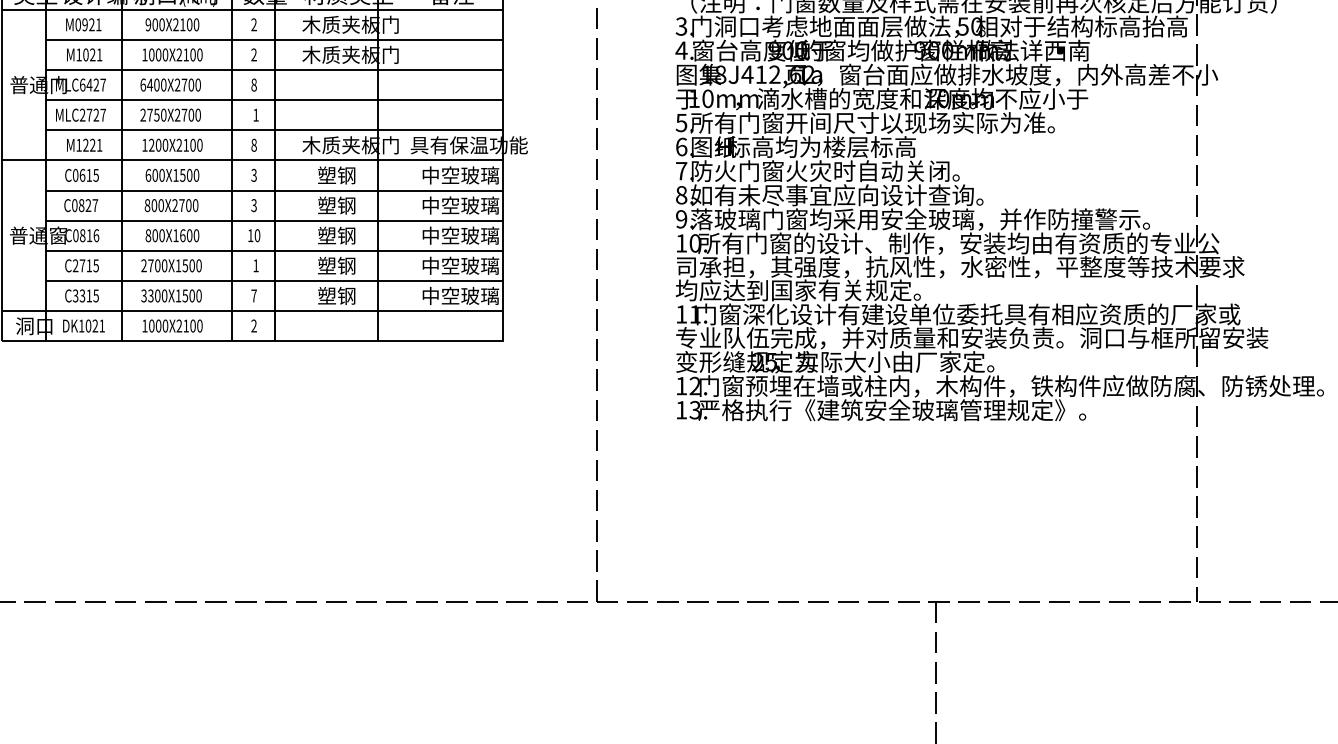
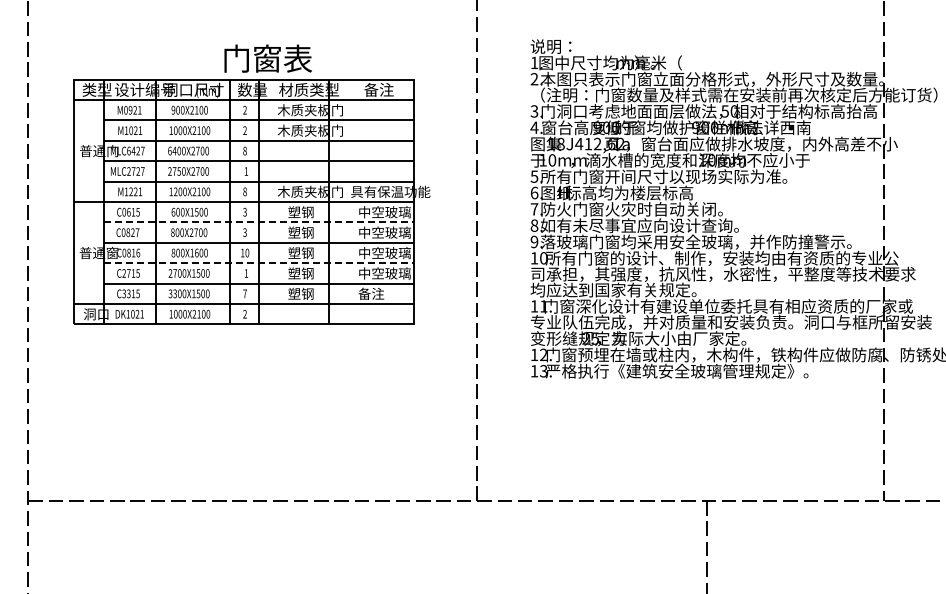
line: (273, 190) -> (258, 222), solid -> dashed
line: (273, 251) -> (258, 263), solid -> dashed
text: (460, 295) -> (384, 293), 中空玻璃 -> 备注

